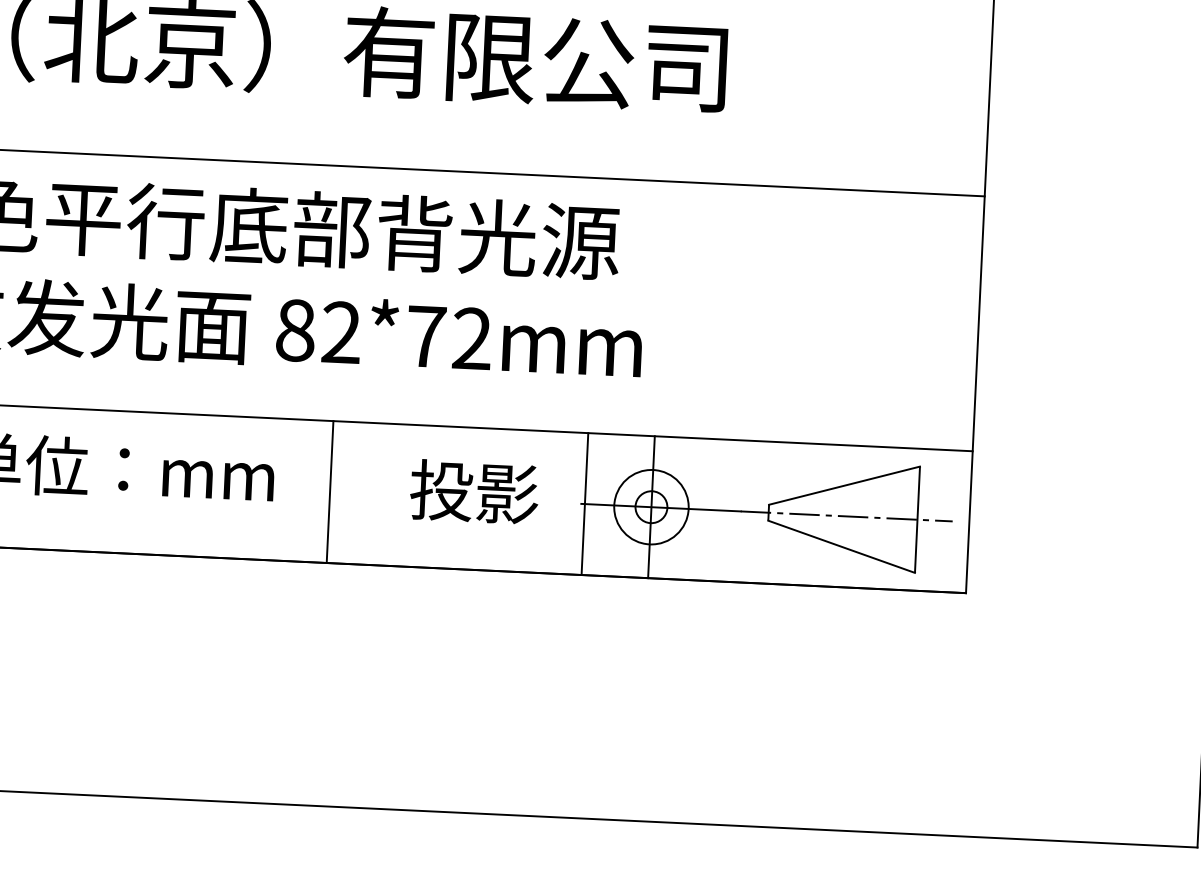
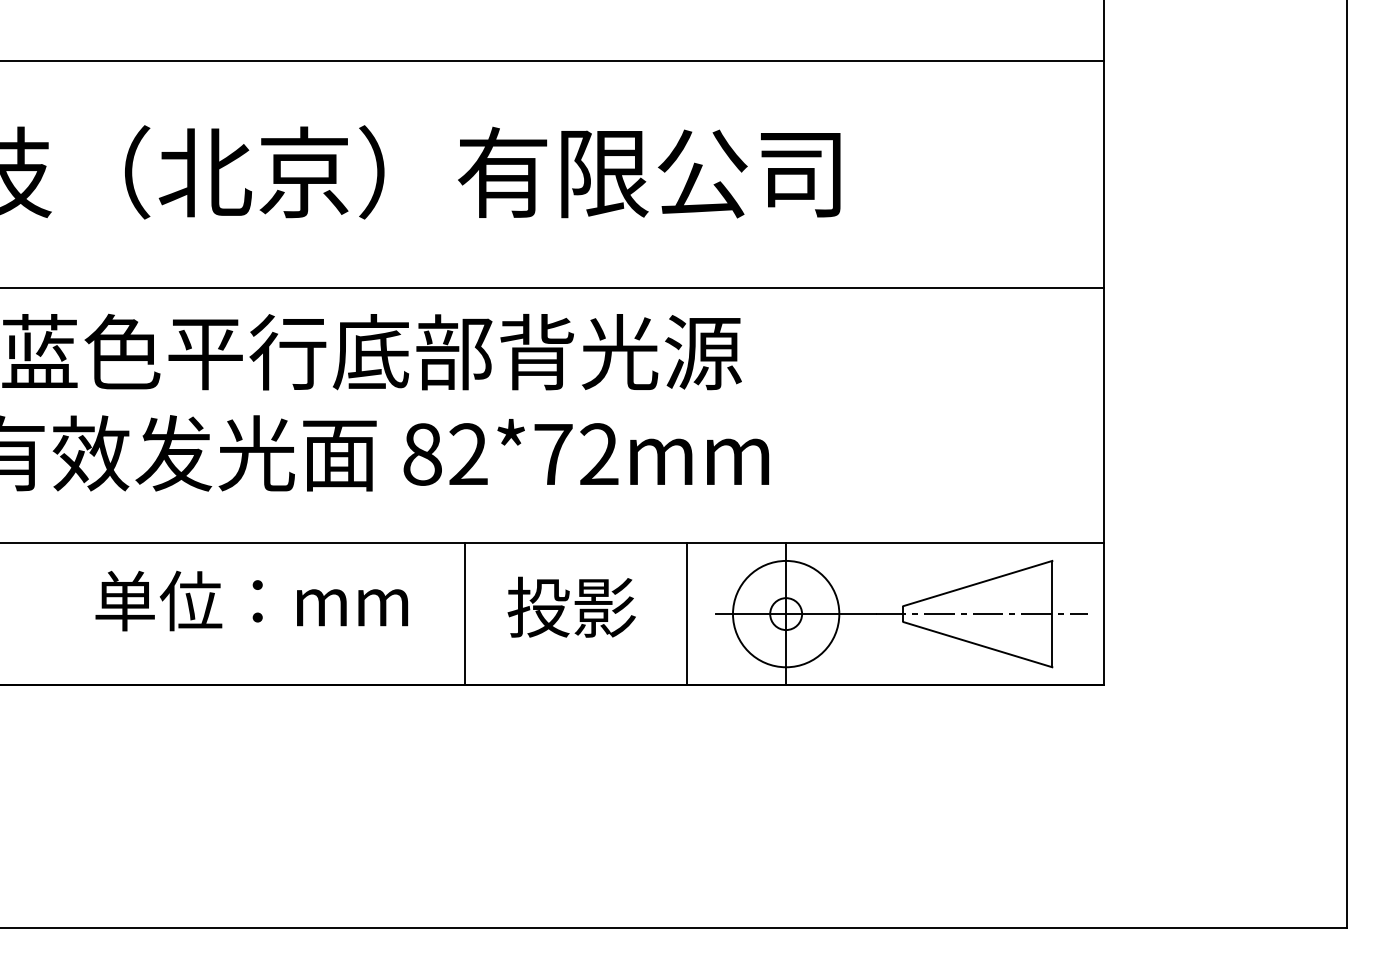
text: (474, 491) -> (571, 606), moved
line: (584, 504) -> (686, 614), moved
circle: (650, 506) -> (785, 613), size x1.43

